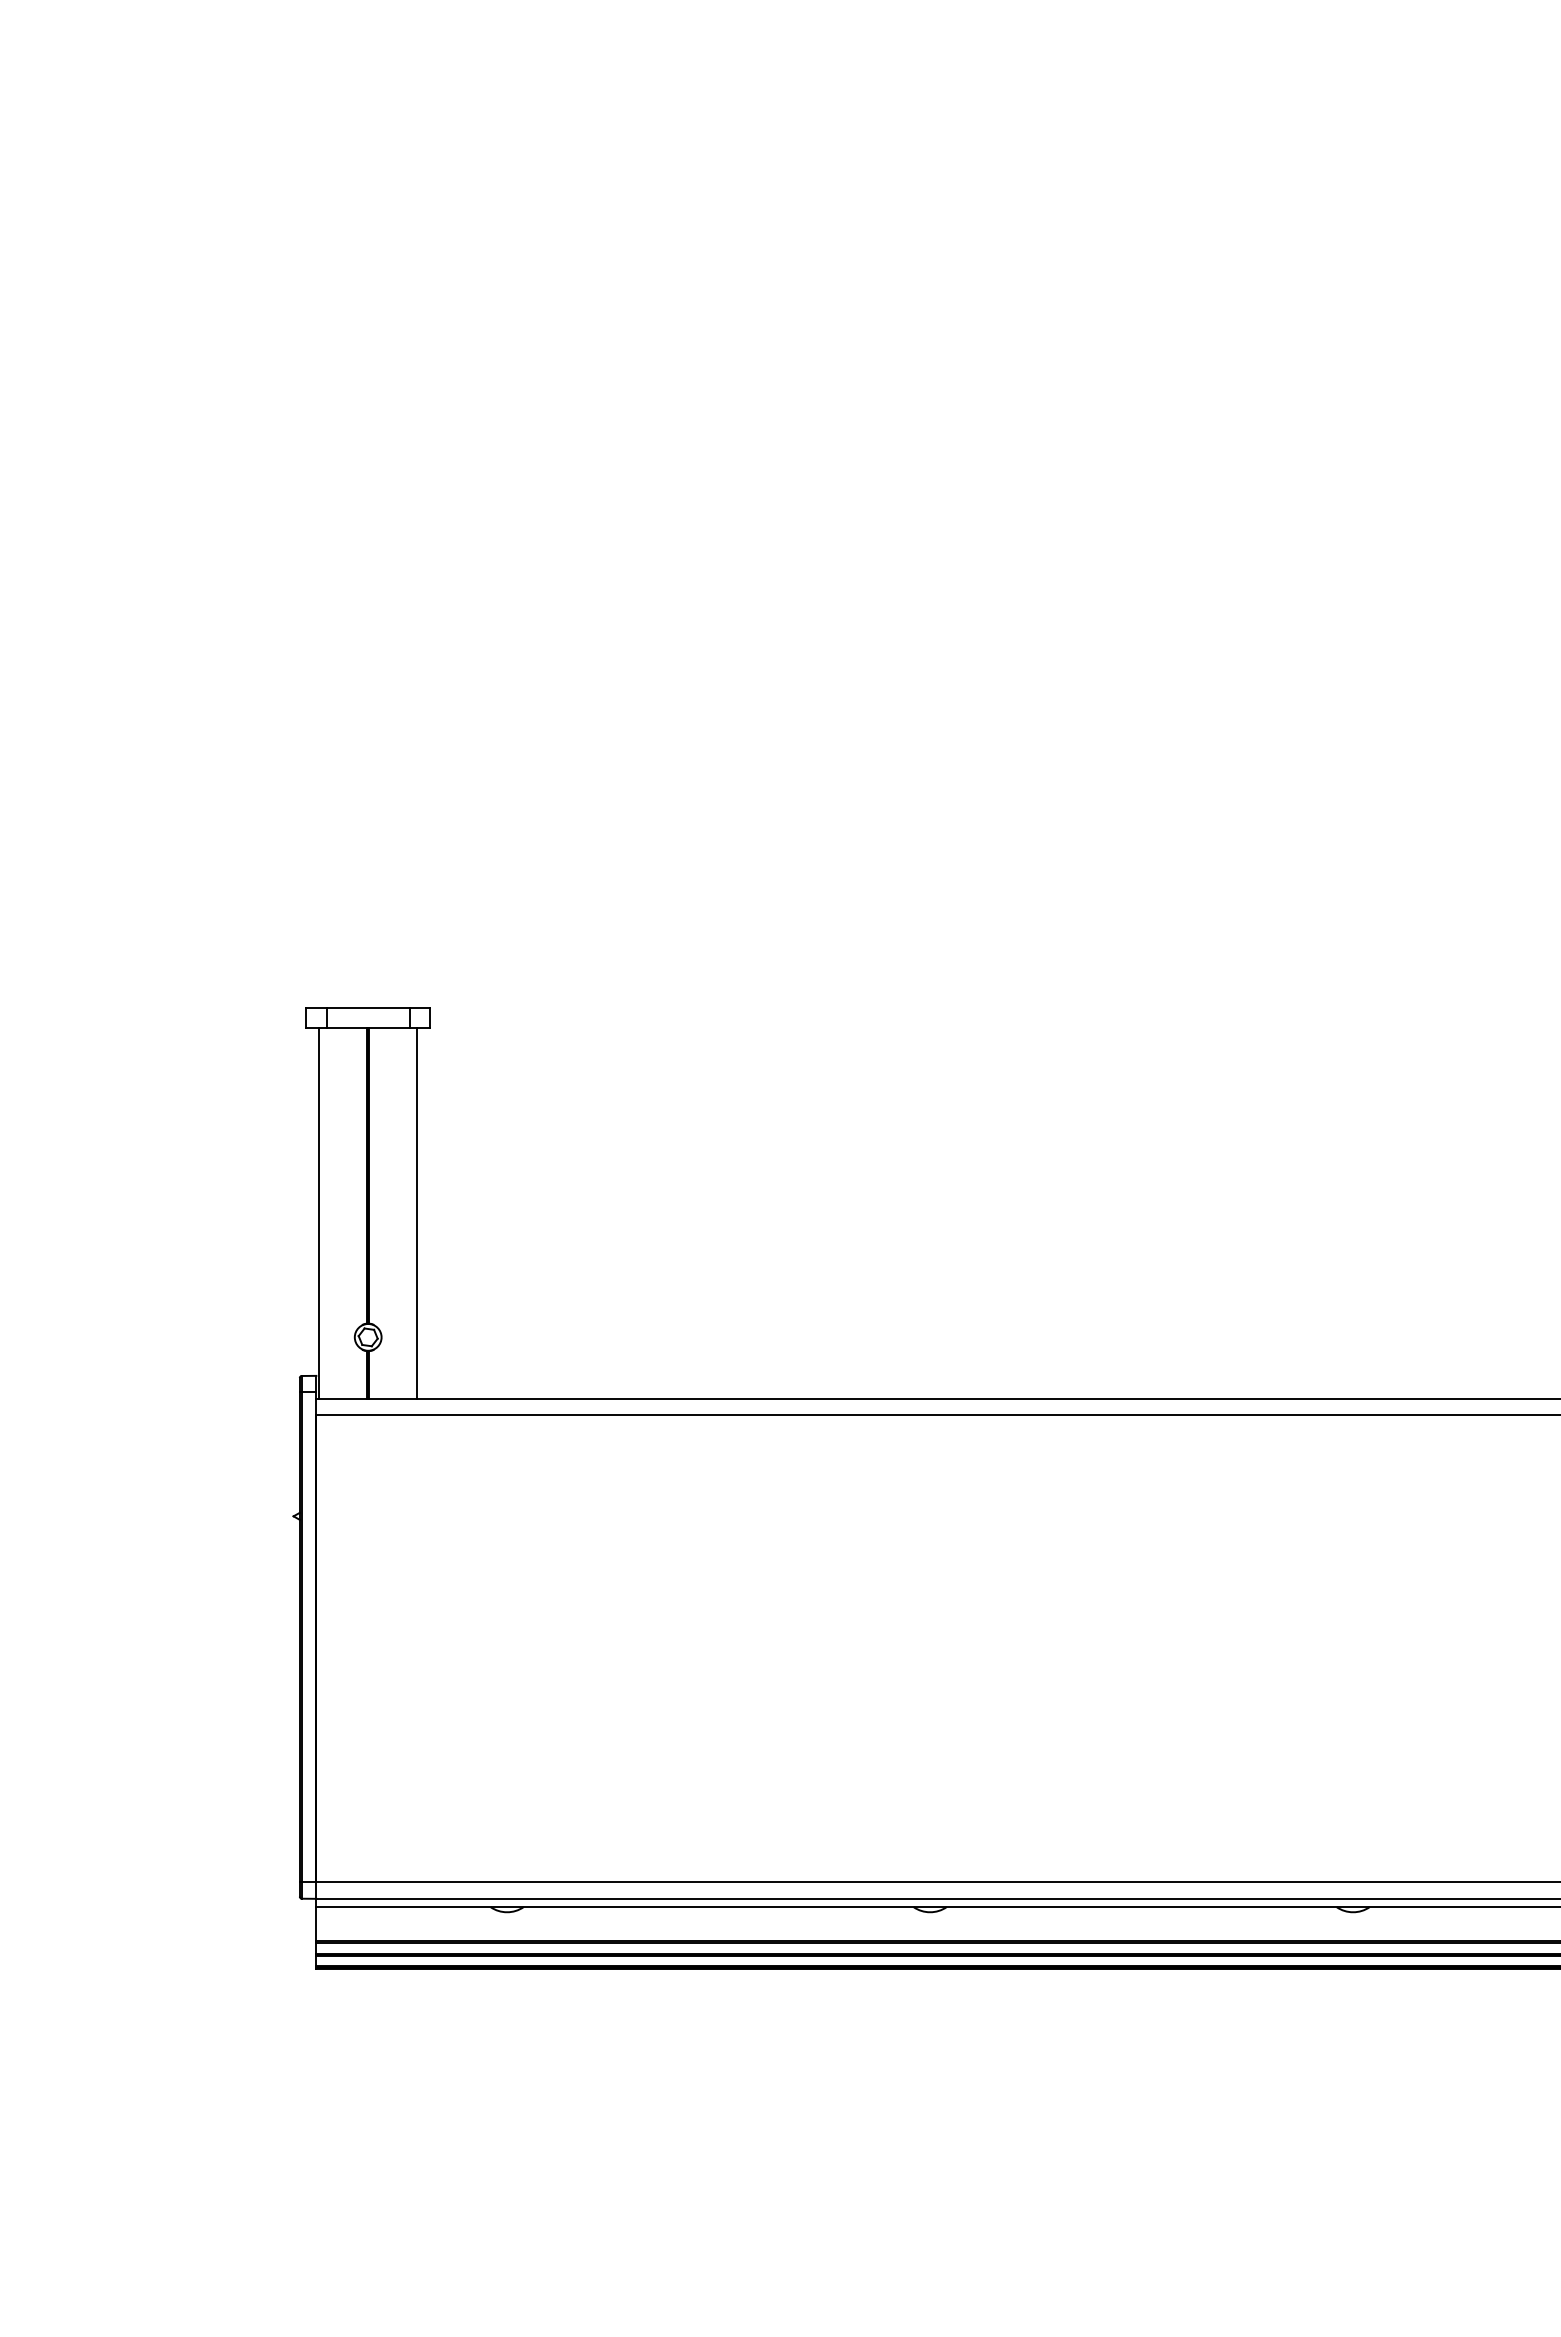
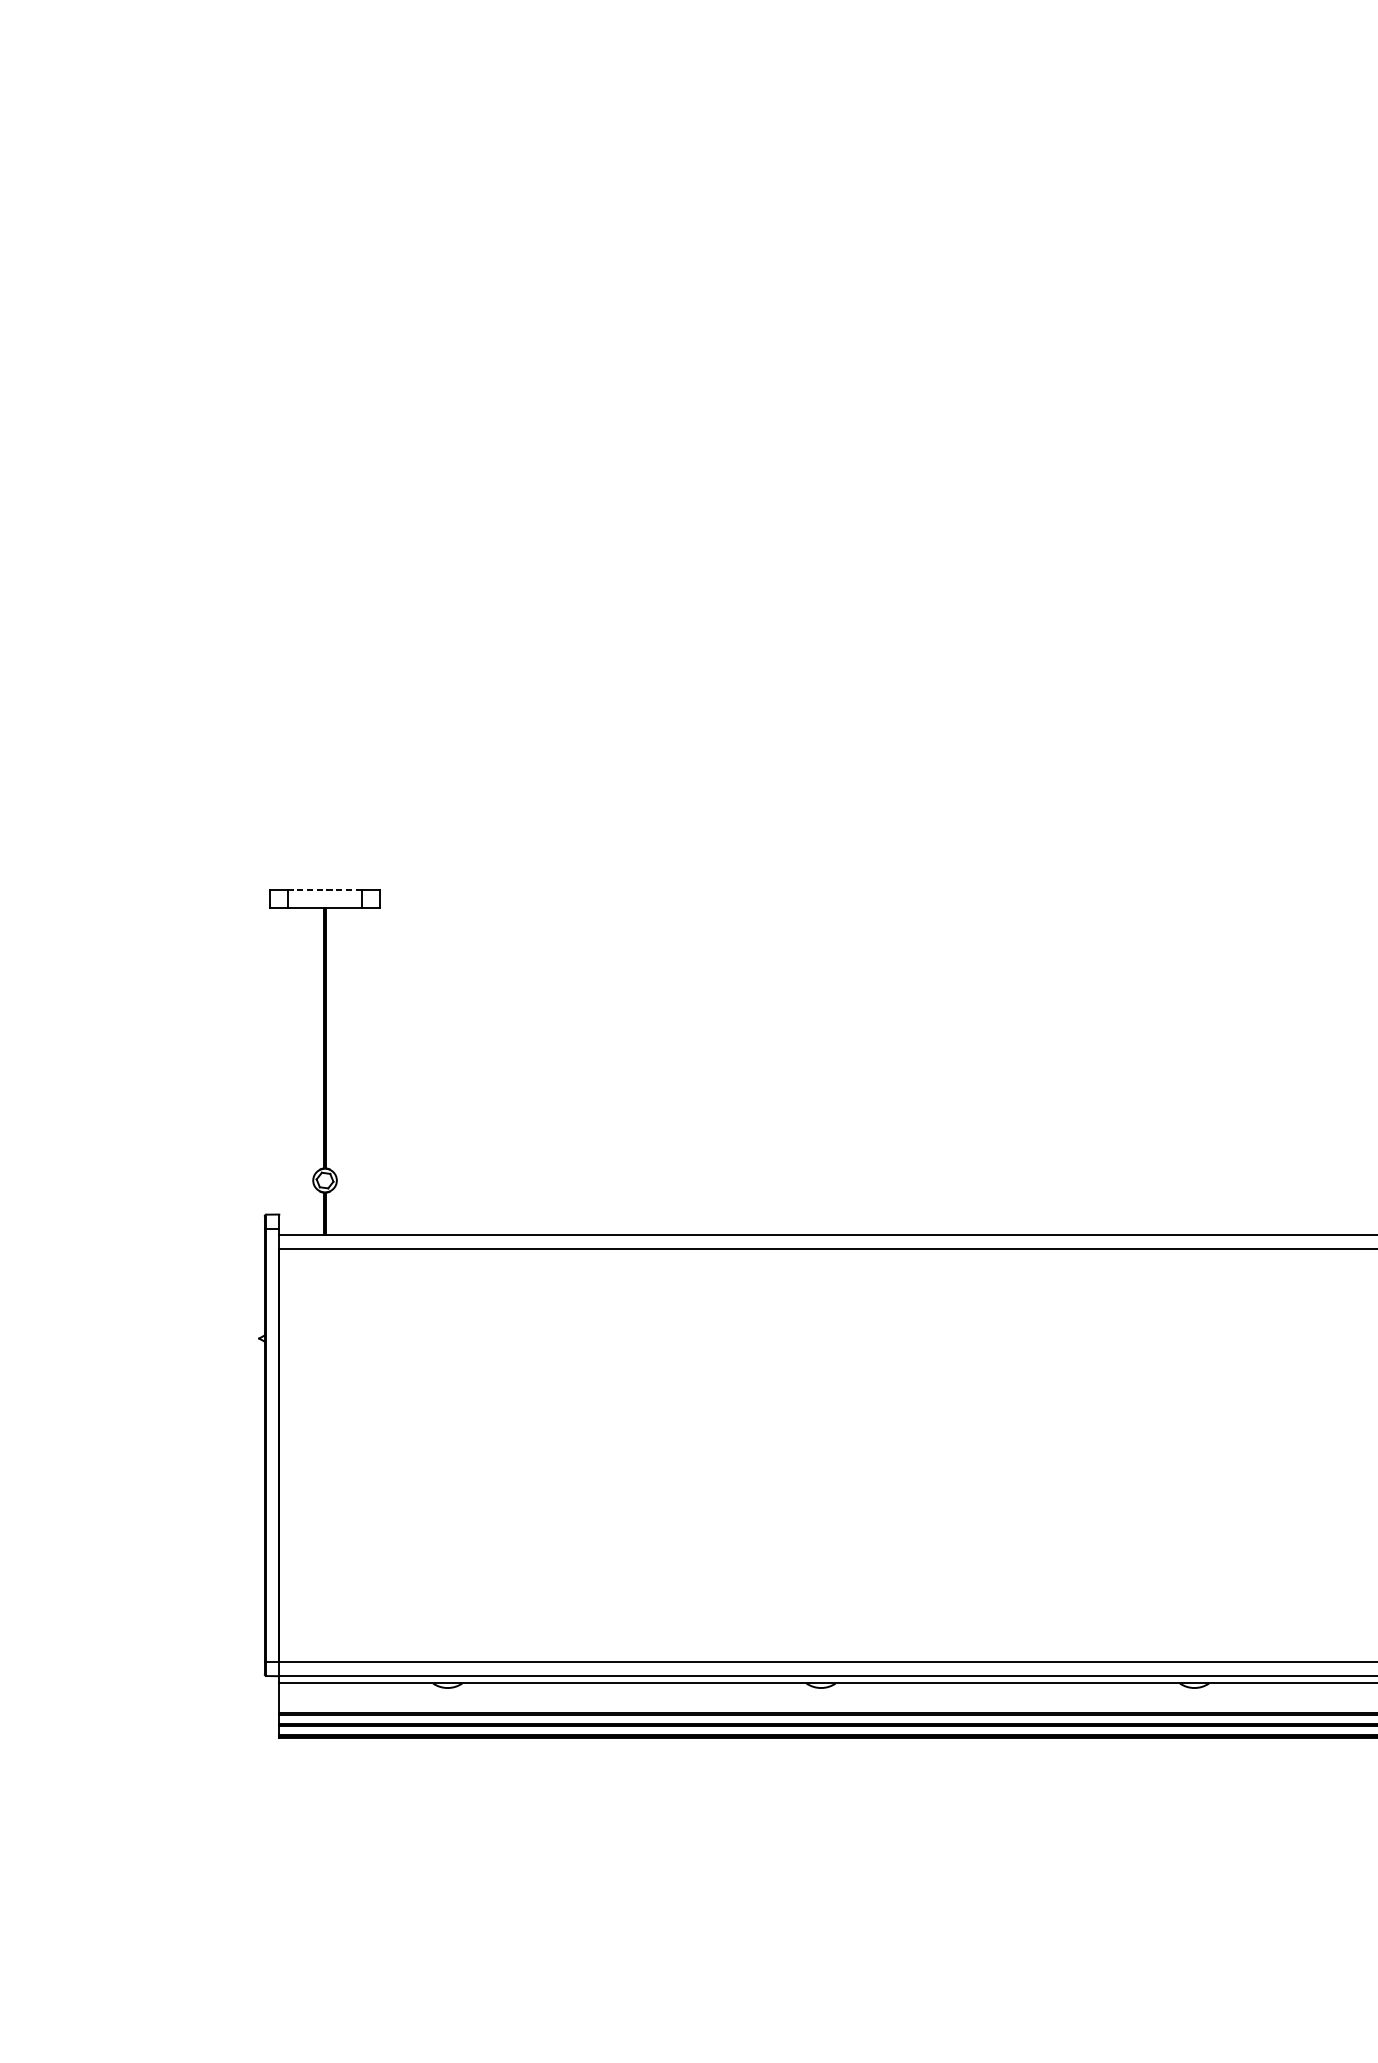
line: (367, 1007) -> (324, 889), solid -> dashed
line: (319, 1213) -> (282, 1071), removed
line: (416, 1213) -> (367, 1071), removed

